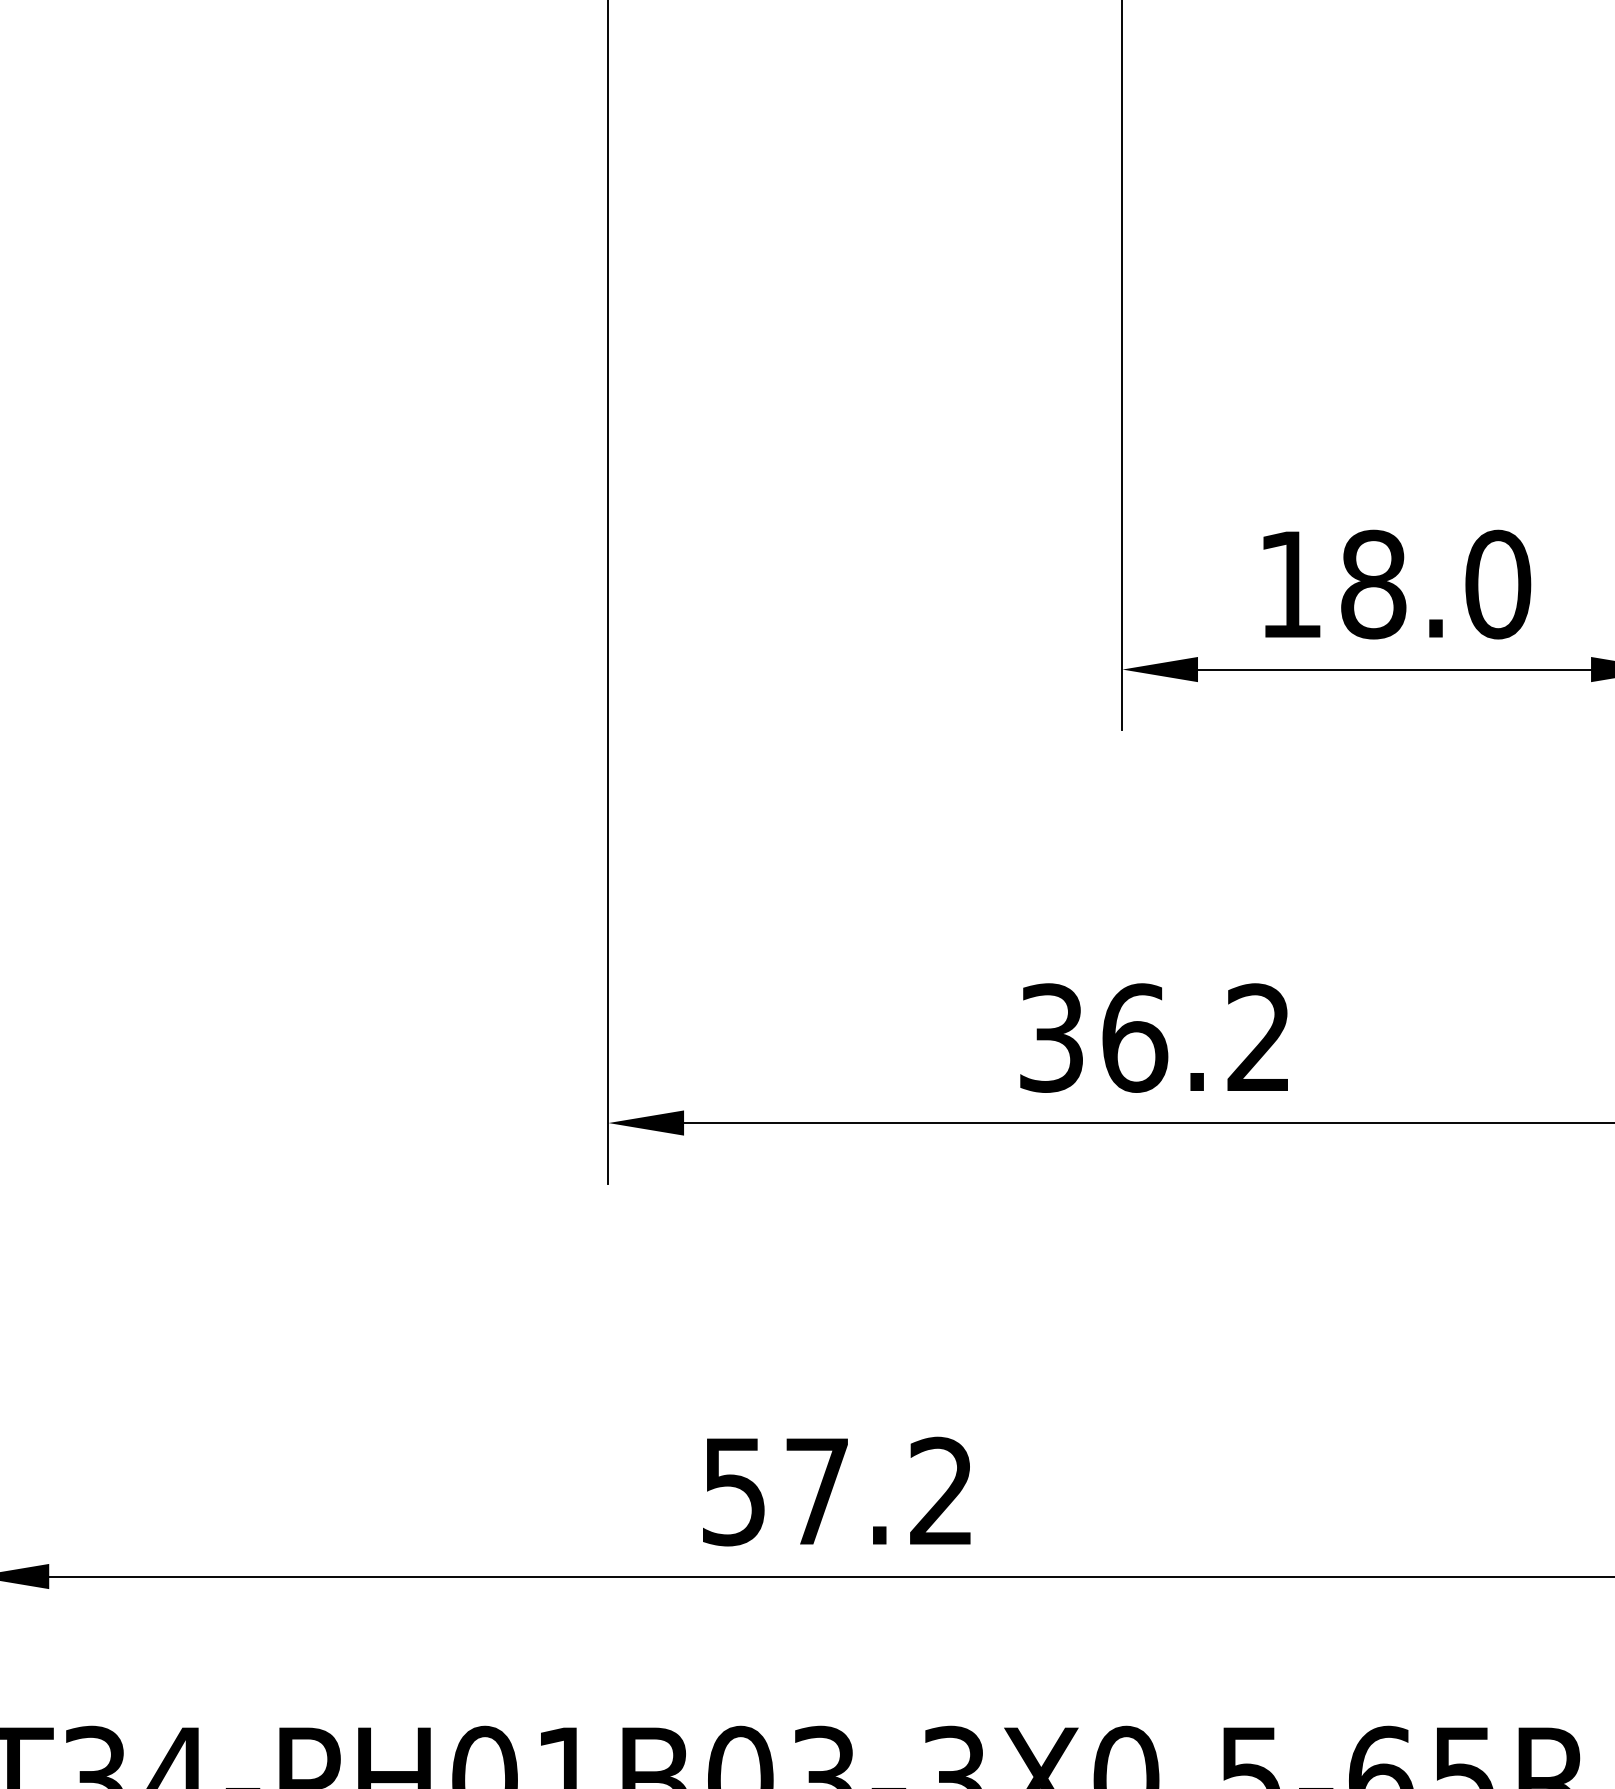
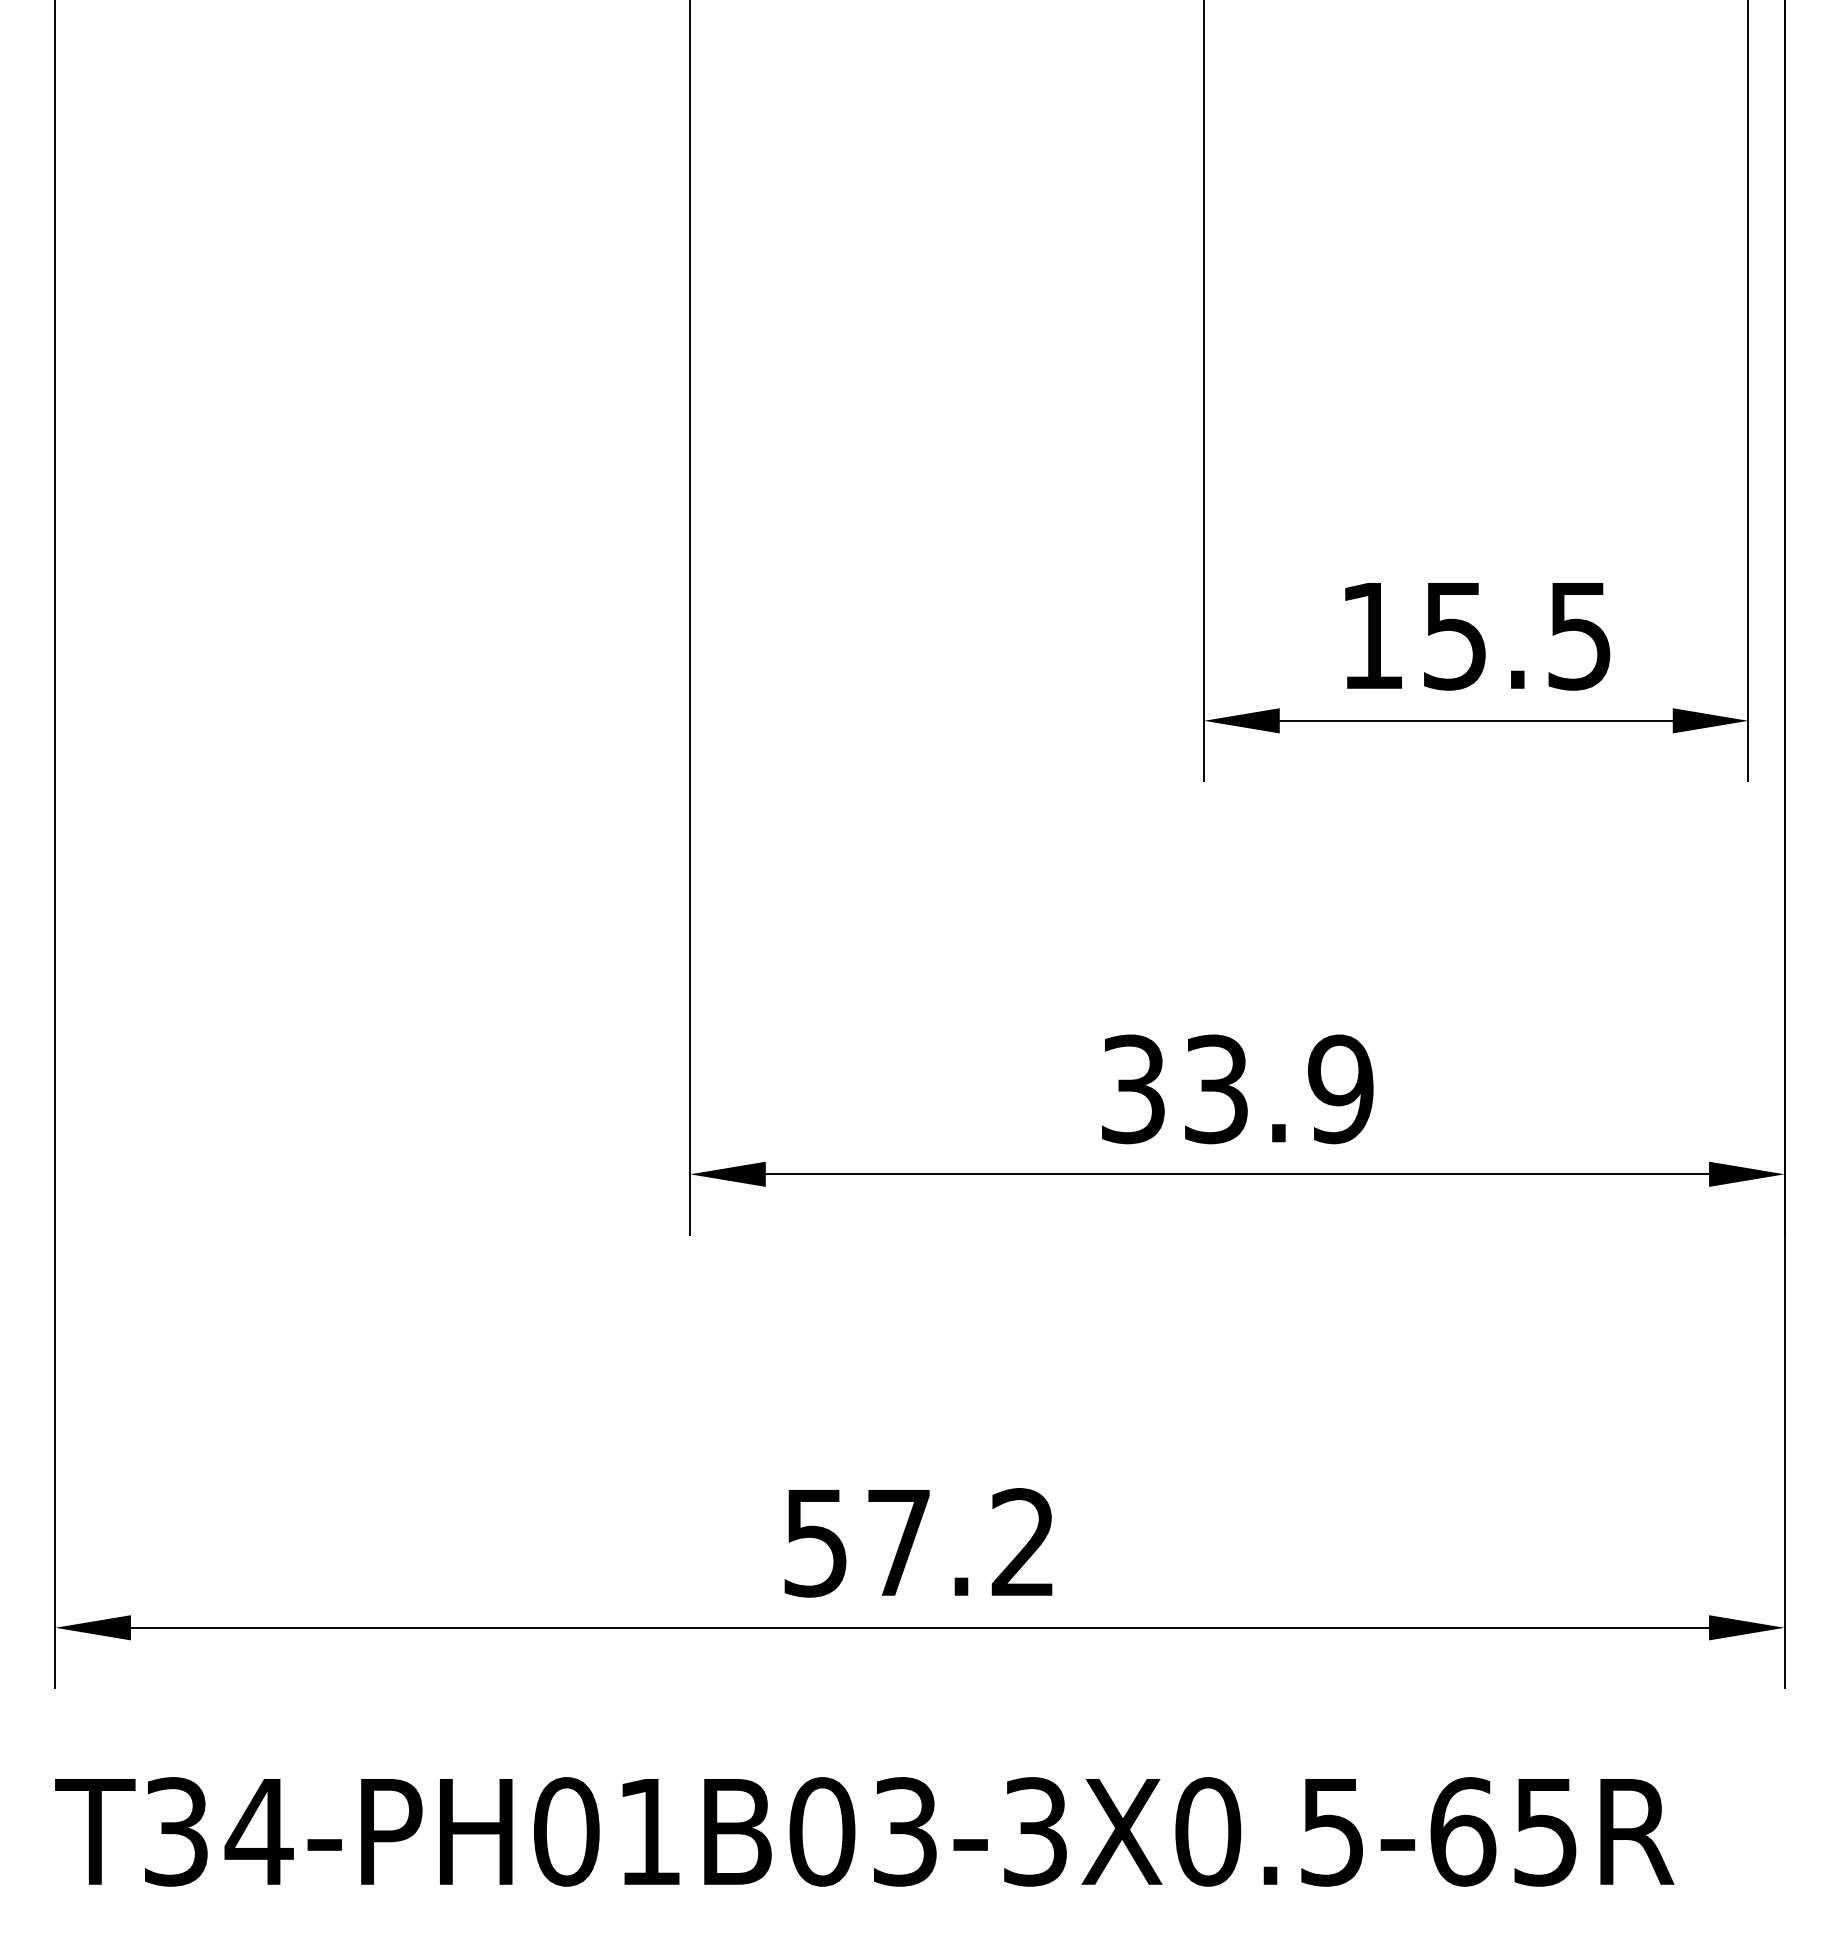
text: (1435, 584) -> (1517, 635), 18.0 -> 15.5
text: (1196, 1038) -> (1278, 1089), 36.2 -> 33.9

